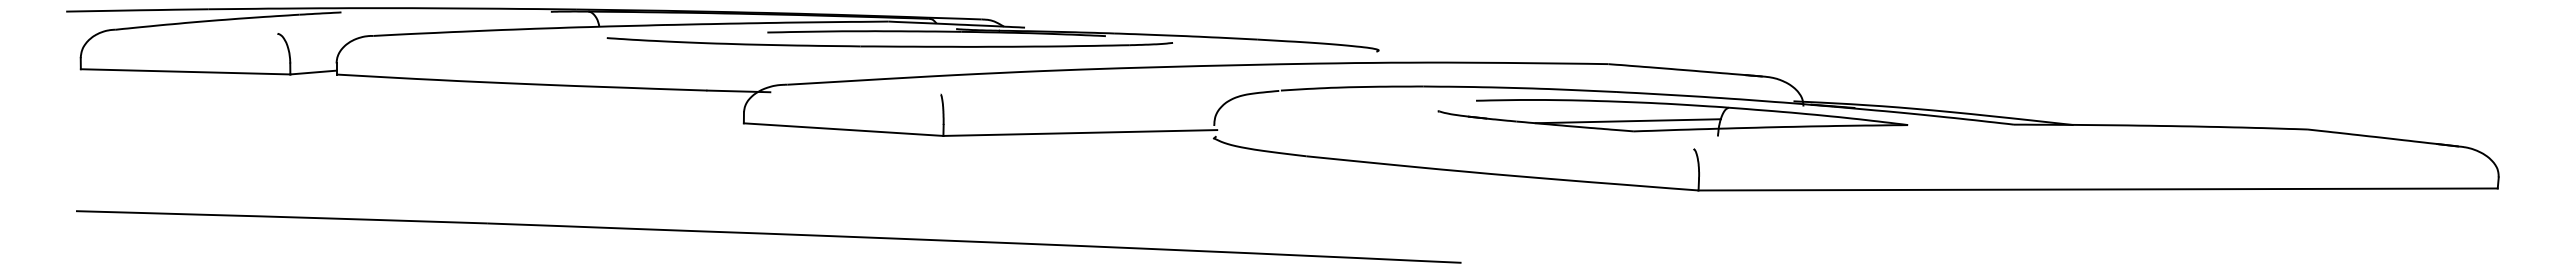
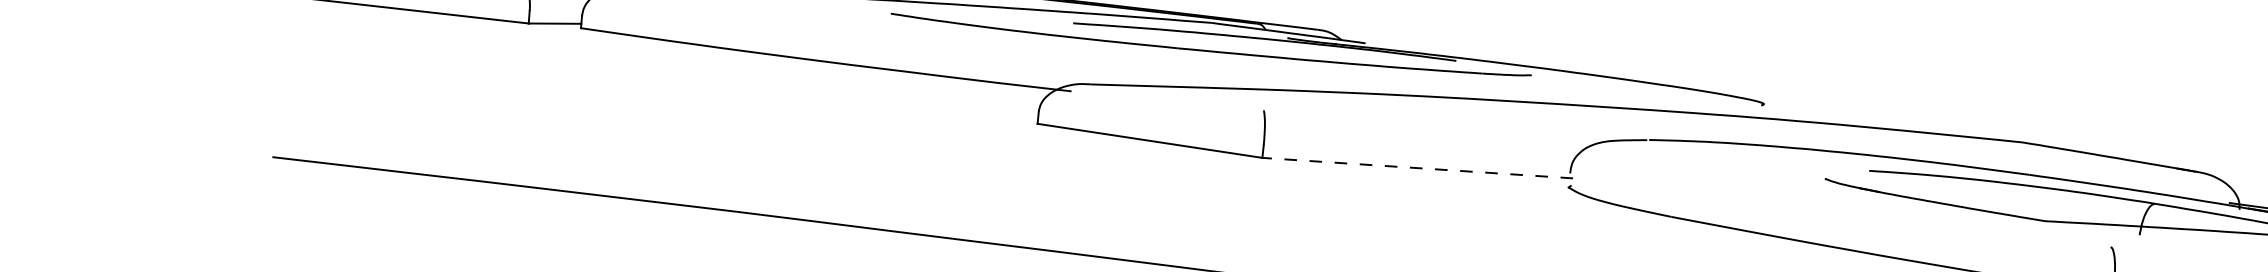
line: (1627, 121) -> (2038, 209), removed
line: (1080, 133) -> (1417, 168), solid -> dashed

